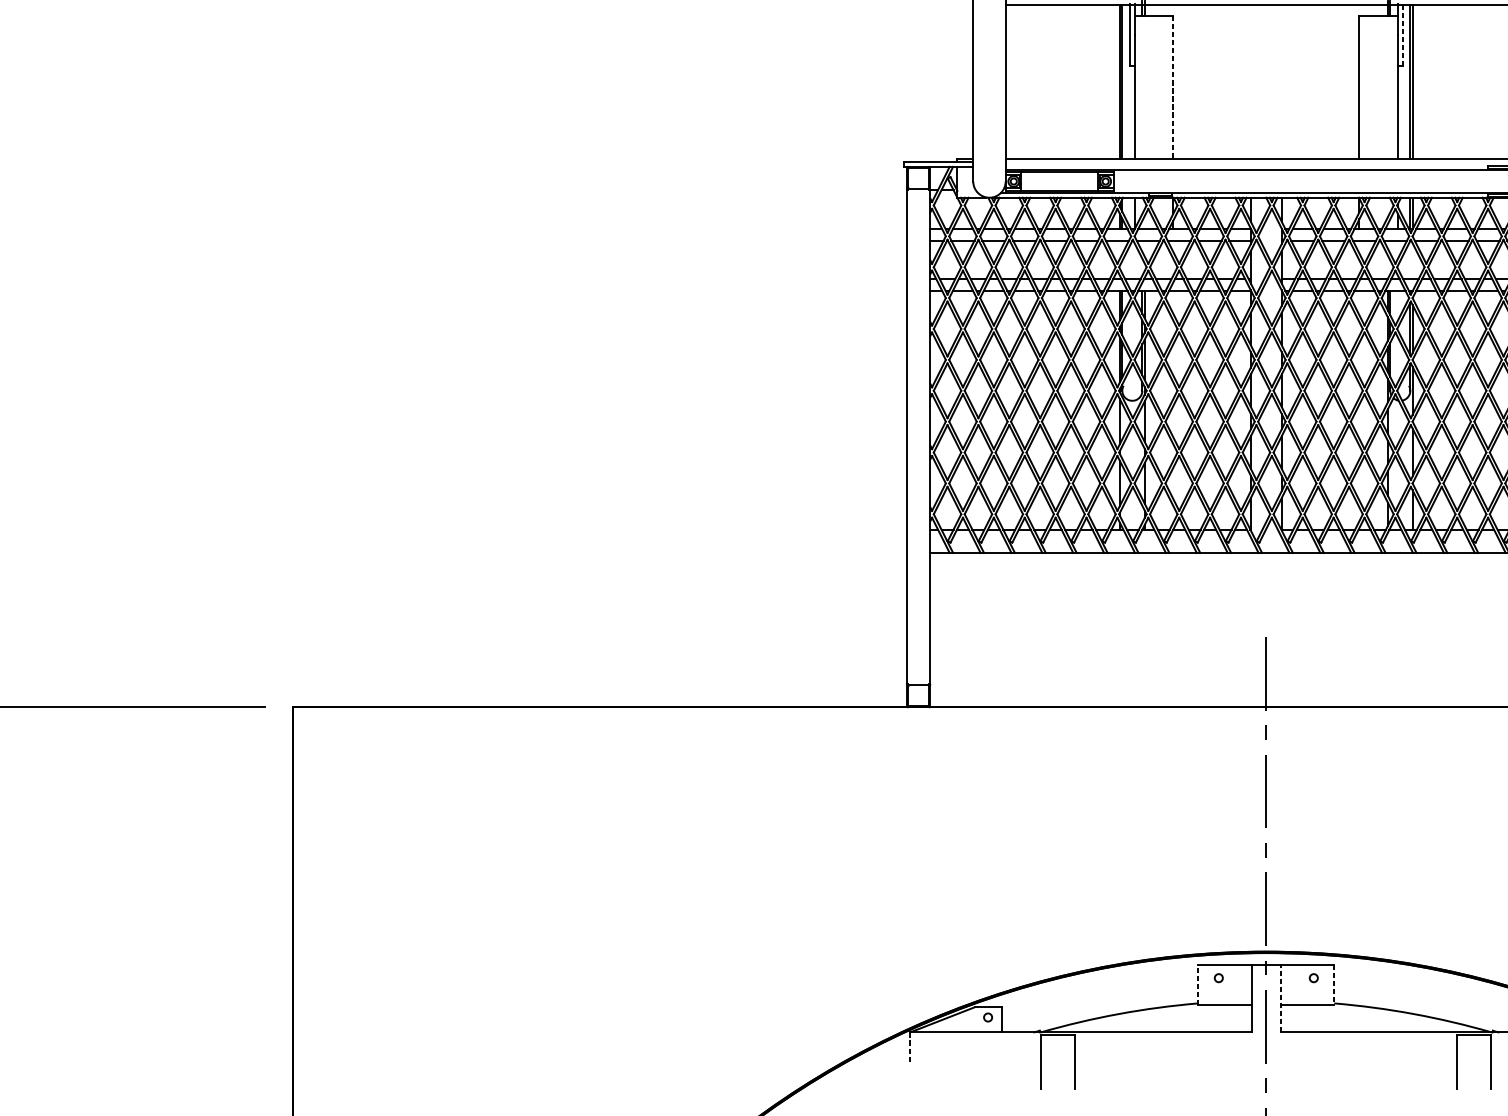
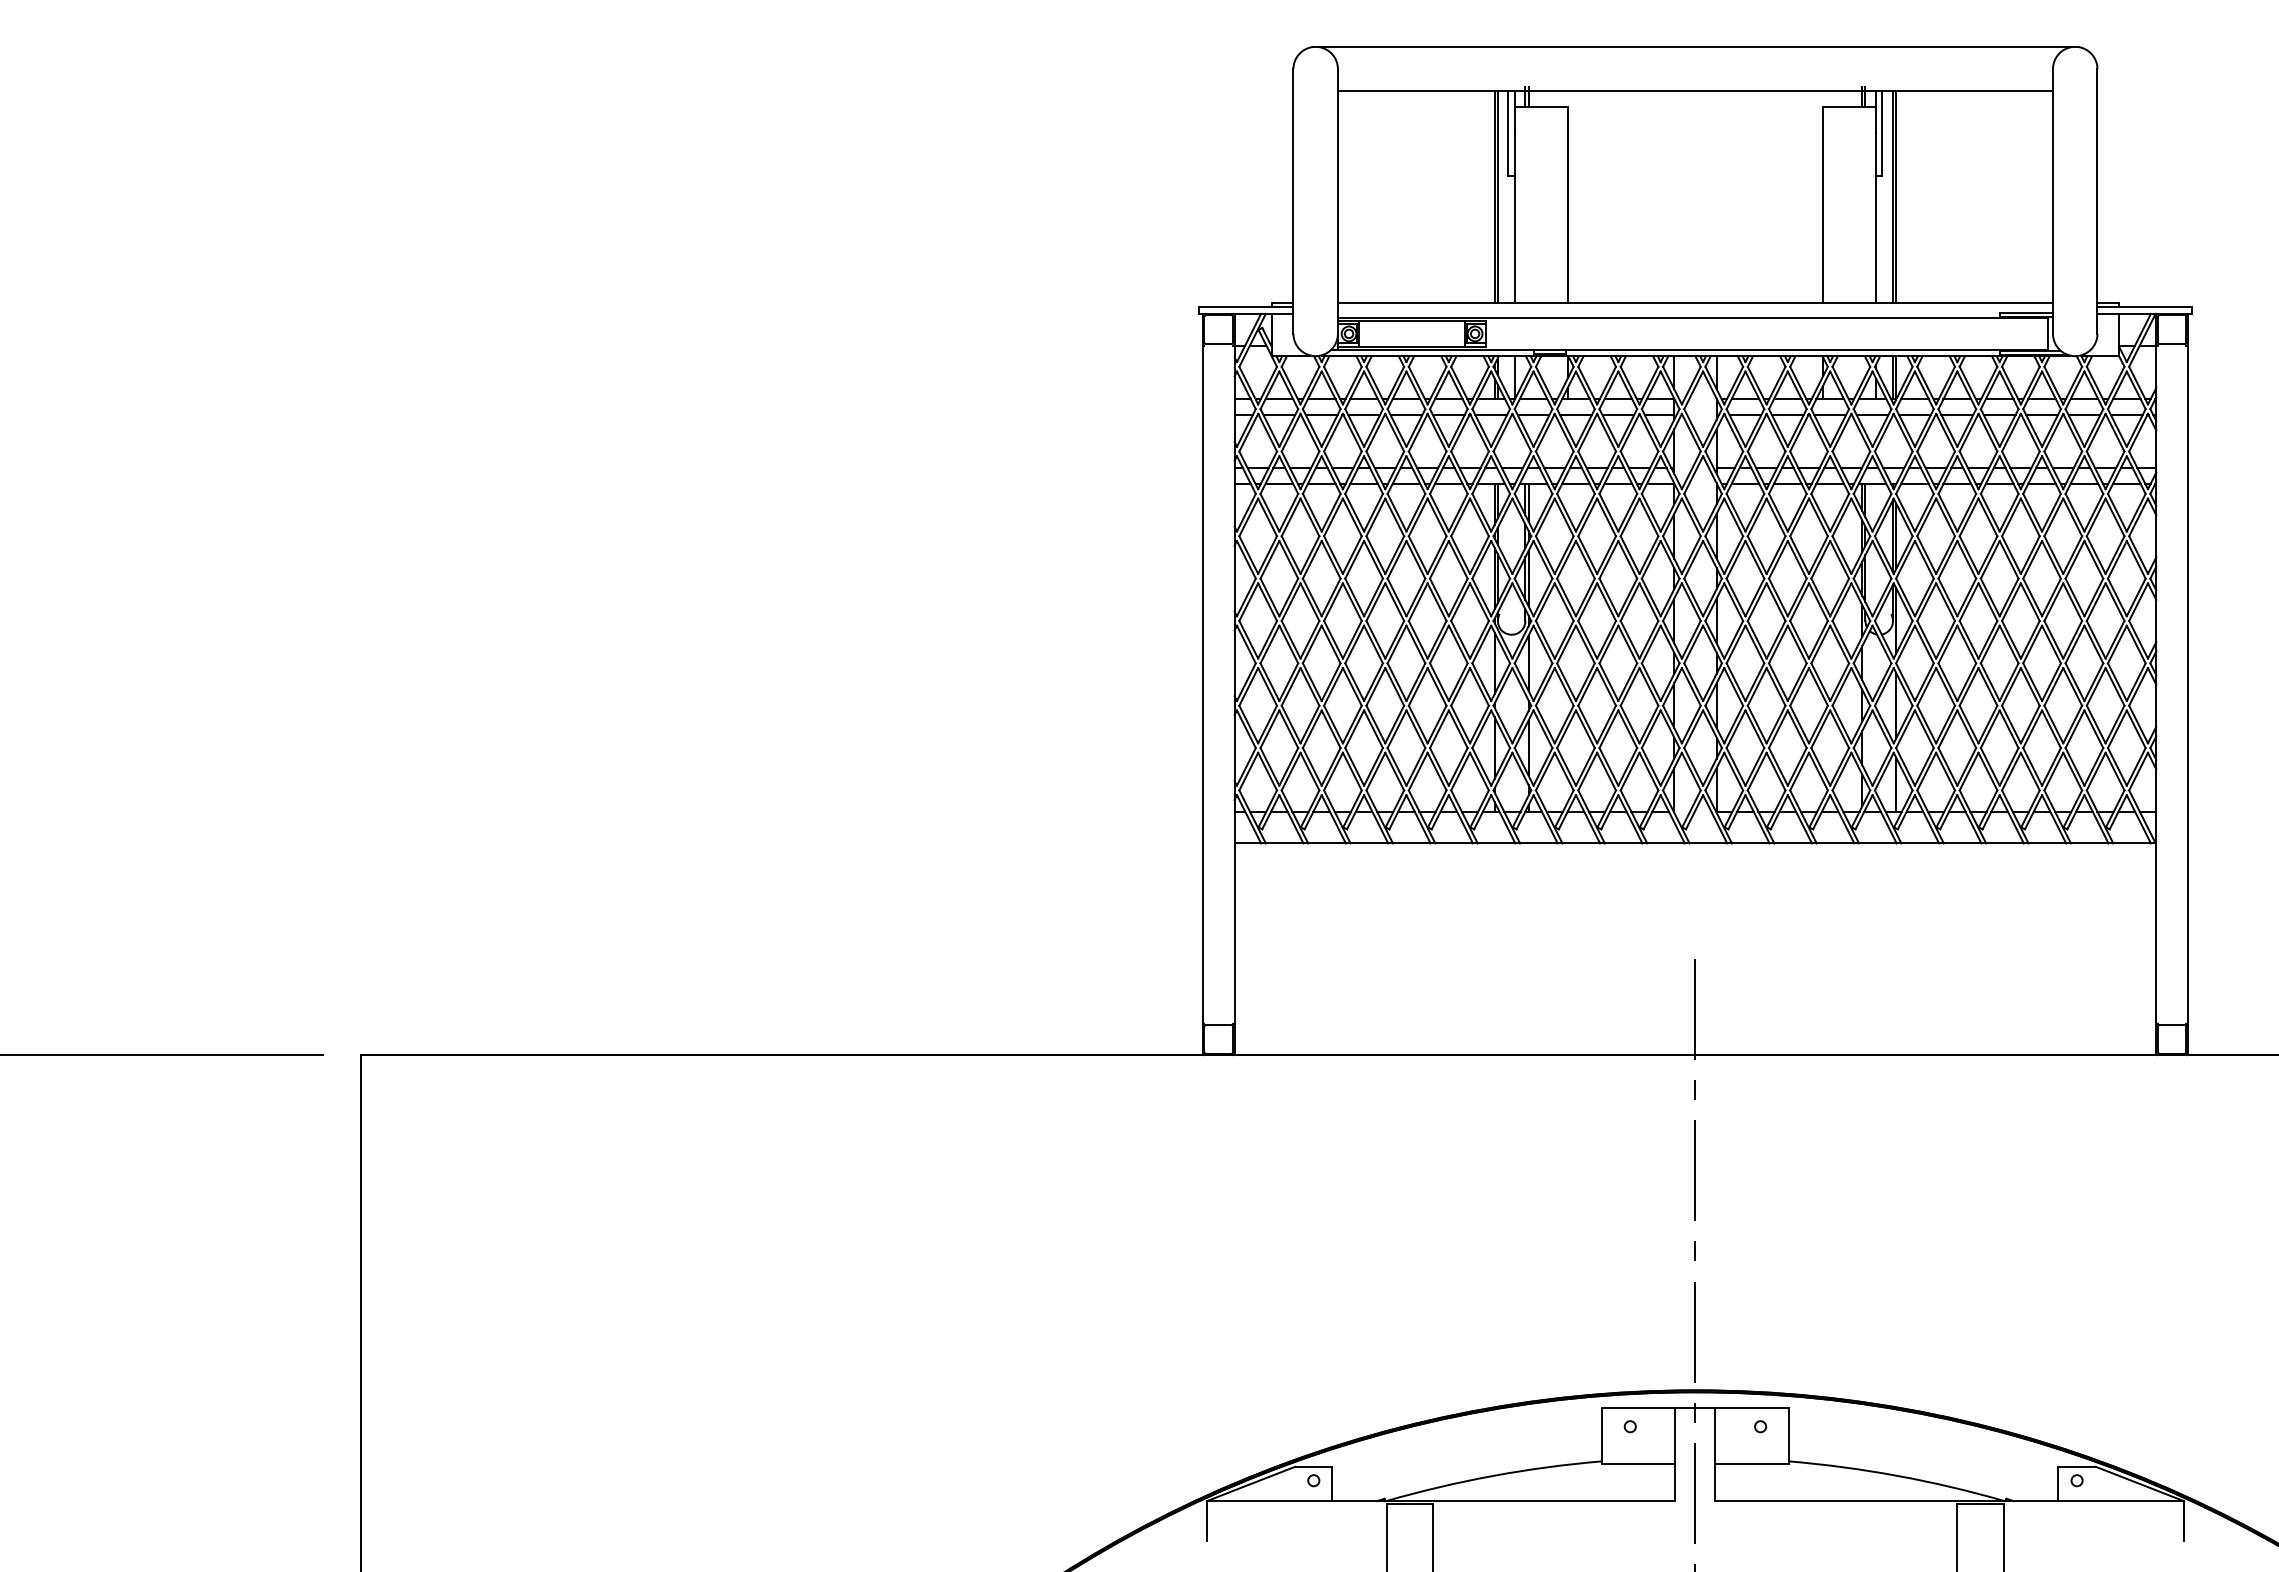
line: (1402, 35) -> (1882, 133), dashed -> solid
line: (1173, 87) -> (1567, 205), dashed -> solid
line: (1198, 985) -> (1602, 1436), dashed -> solid
line: (1334, 985) -> (1788, 1436), dashed -> solid
line: (1280, 998) -> (1715, 1454), dashed -> solid
line: (909, 1047) -> (1206, 1521), dashed -> solid

